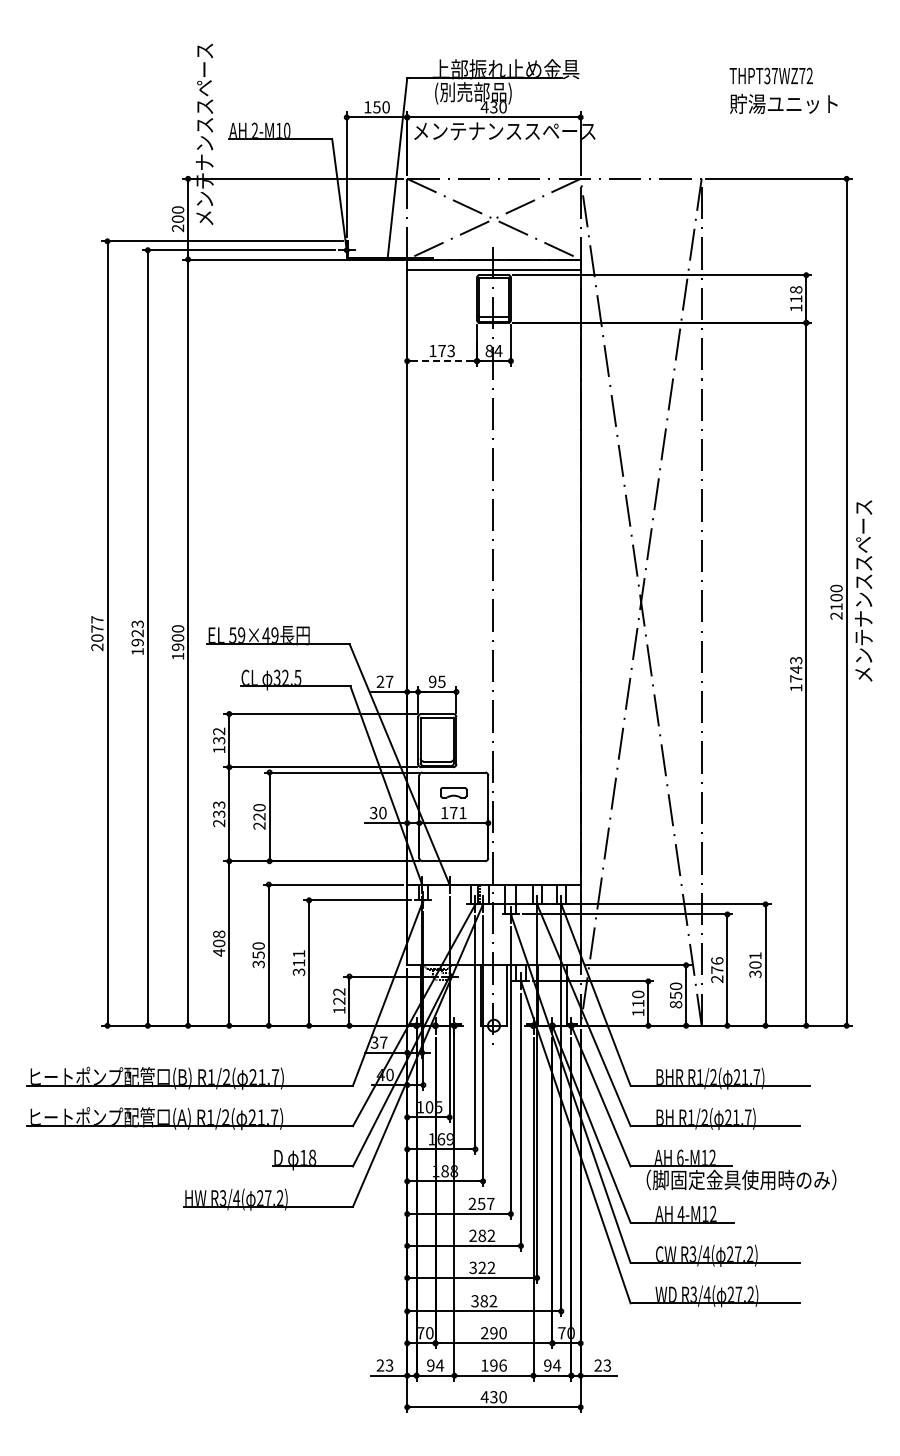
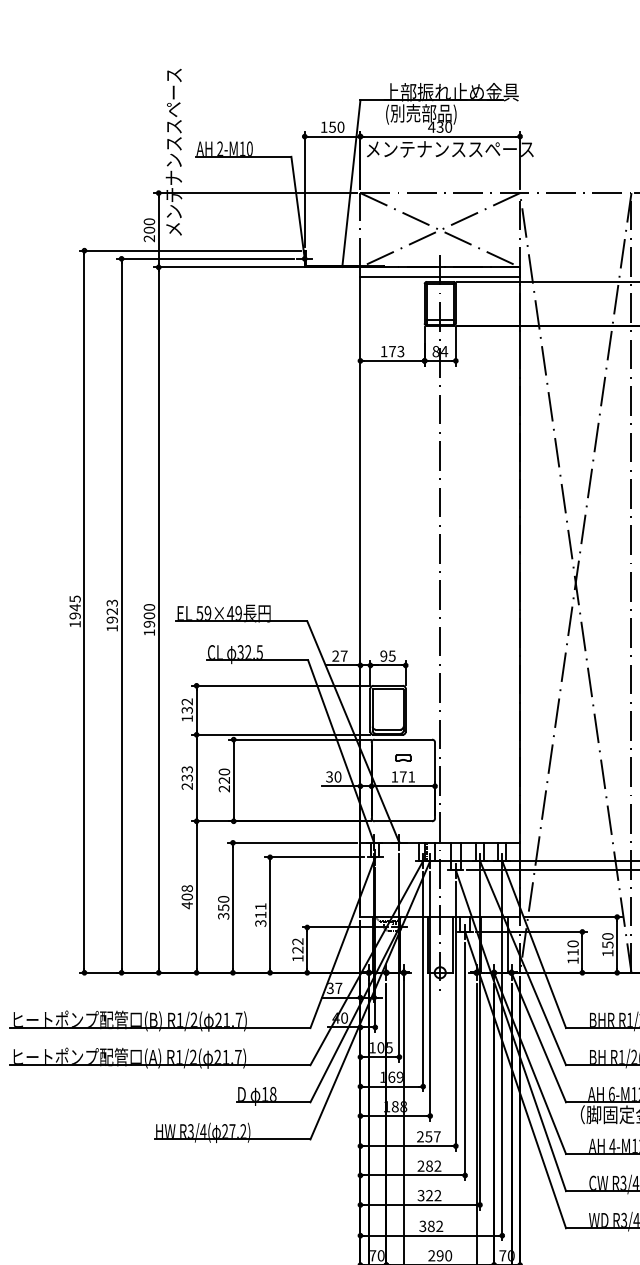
line: (442, 361) -> (392, 361), dashed -> solid
text: (97, 633) -> (75, 611), 2077 -> 1945
part: (453, 792) -> (403, 758), size x0.62
text: (675, 1004) -> (607, 953), 850 -> 150

